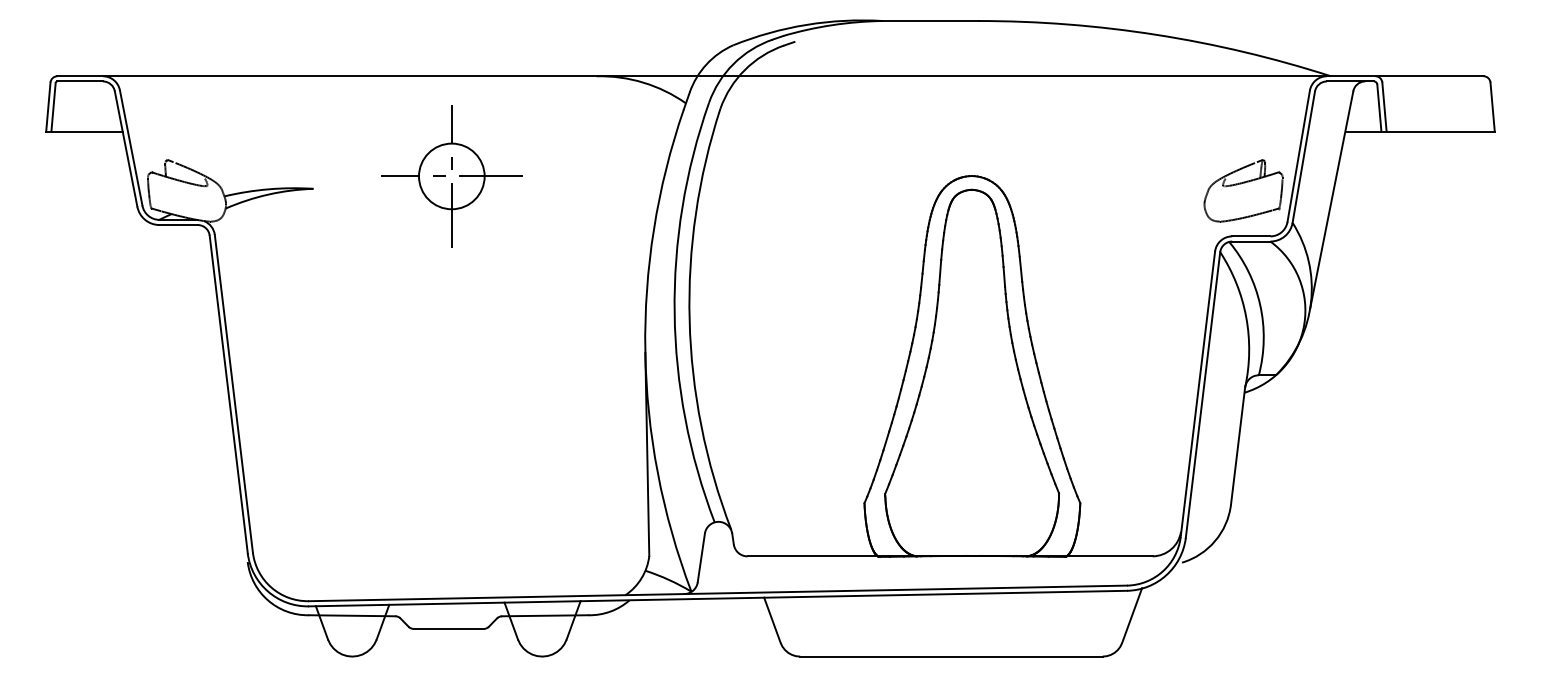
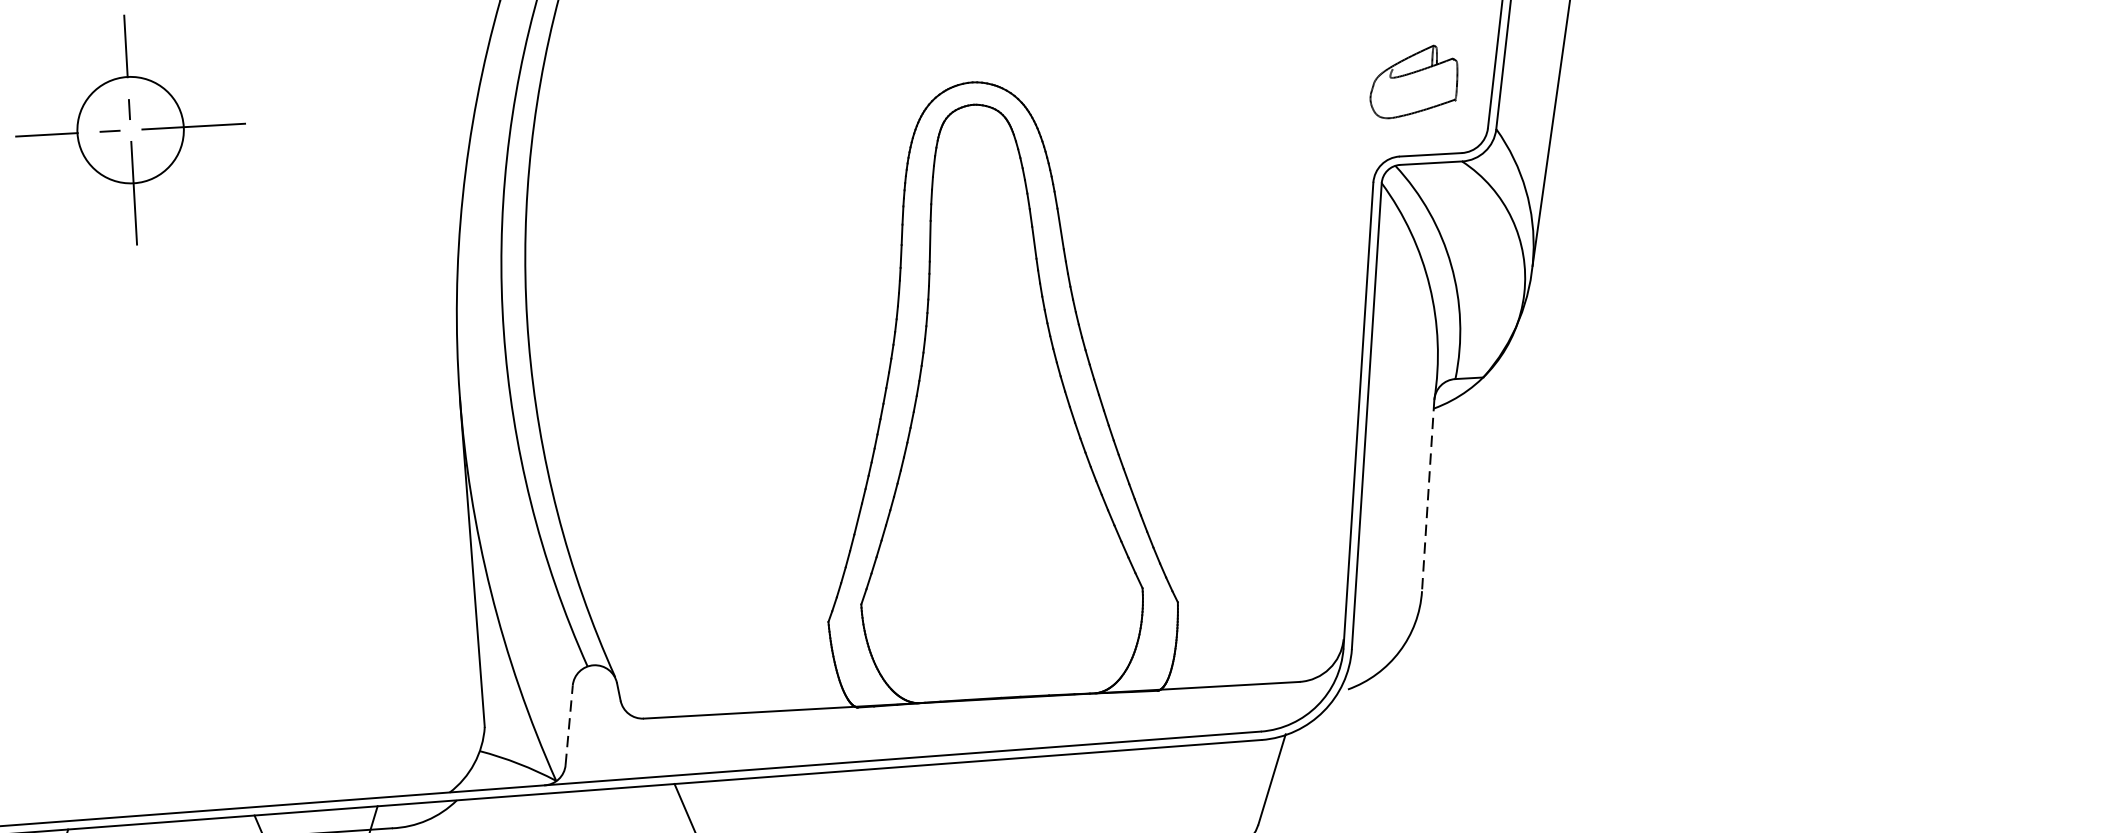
part: (1243, 190) -> (1413, 81), size x0.7
line: (1238, 446) -> (1428, 496), solid -> dashed
line: (701, 557) -> (569, 724), solid -> dashed

